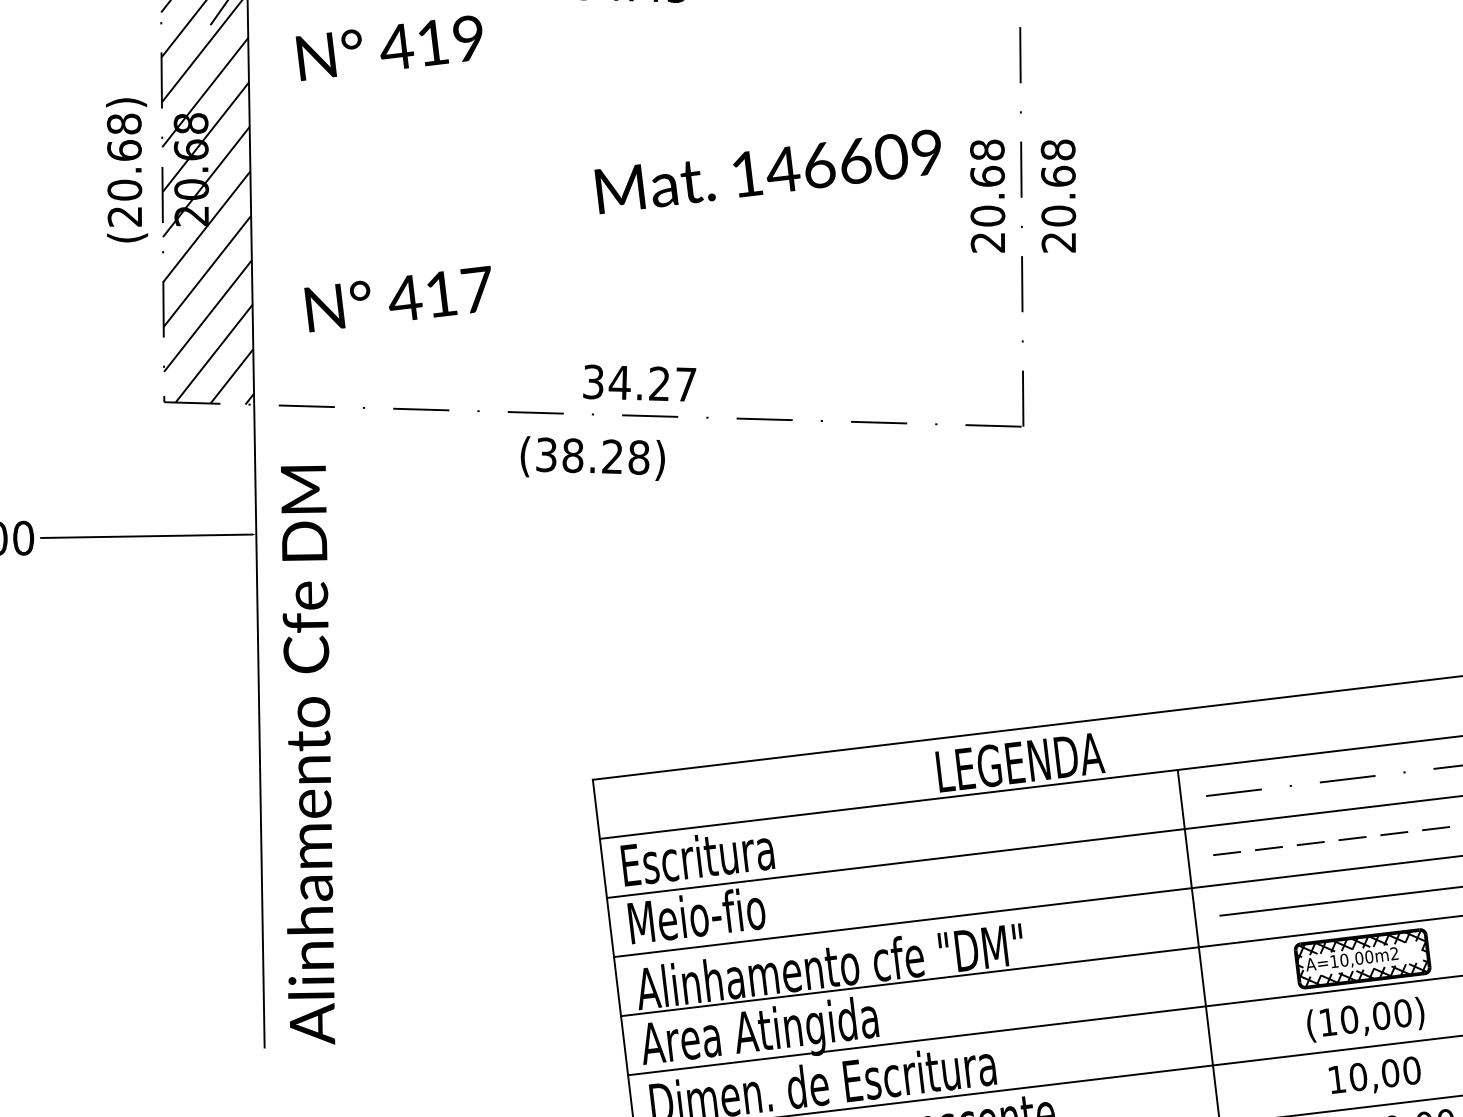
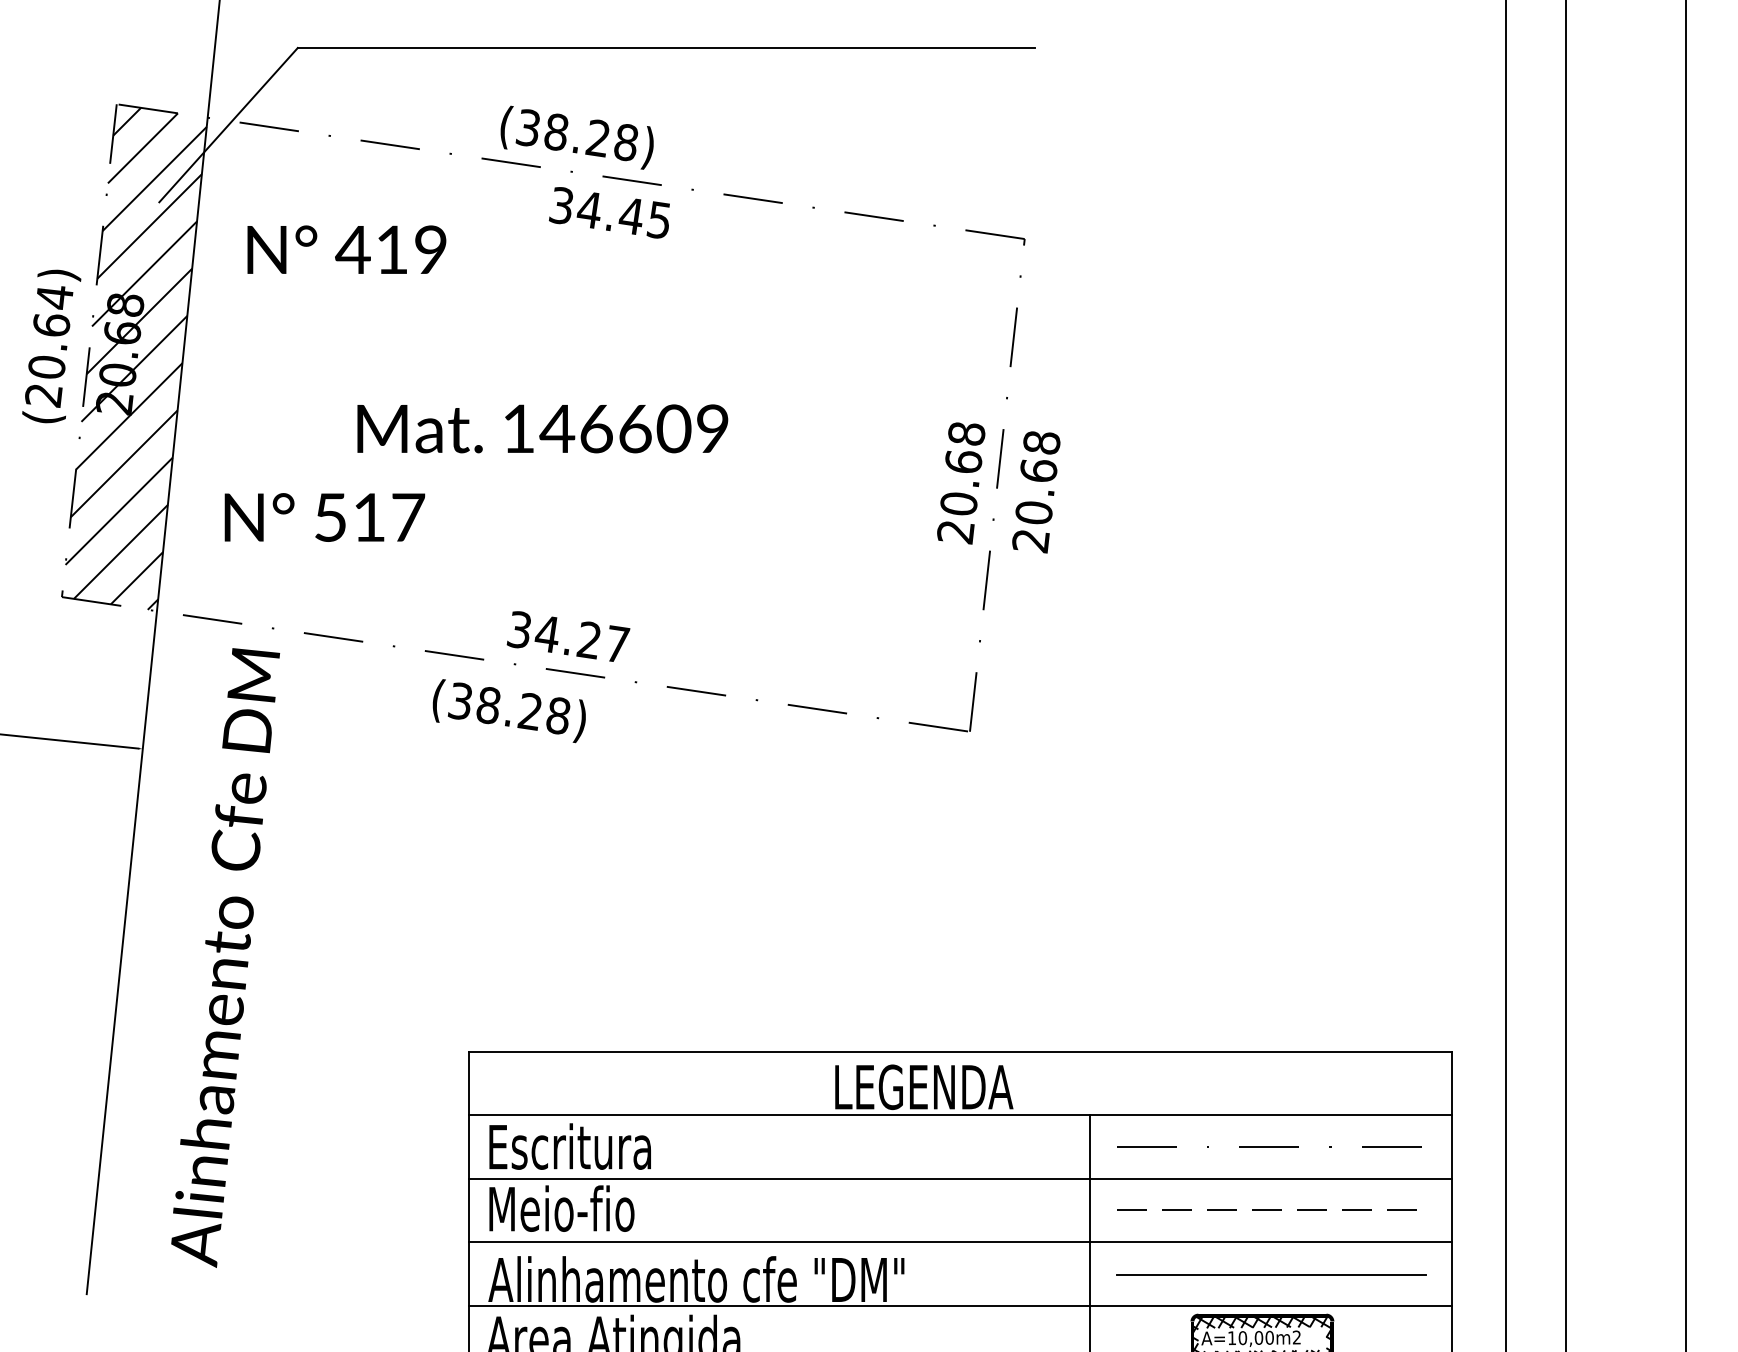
text: (124, 124) -> (54, 297), (20.68) -> (20.64)
text: (769, 171) -> (542, 428), moved
text: (405, 298) -> (330, 517), 417 -> 517
text: (308, 755) -> (225, 957), moved

